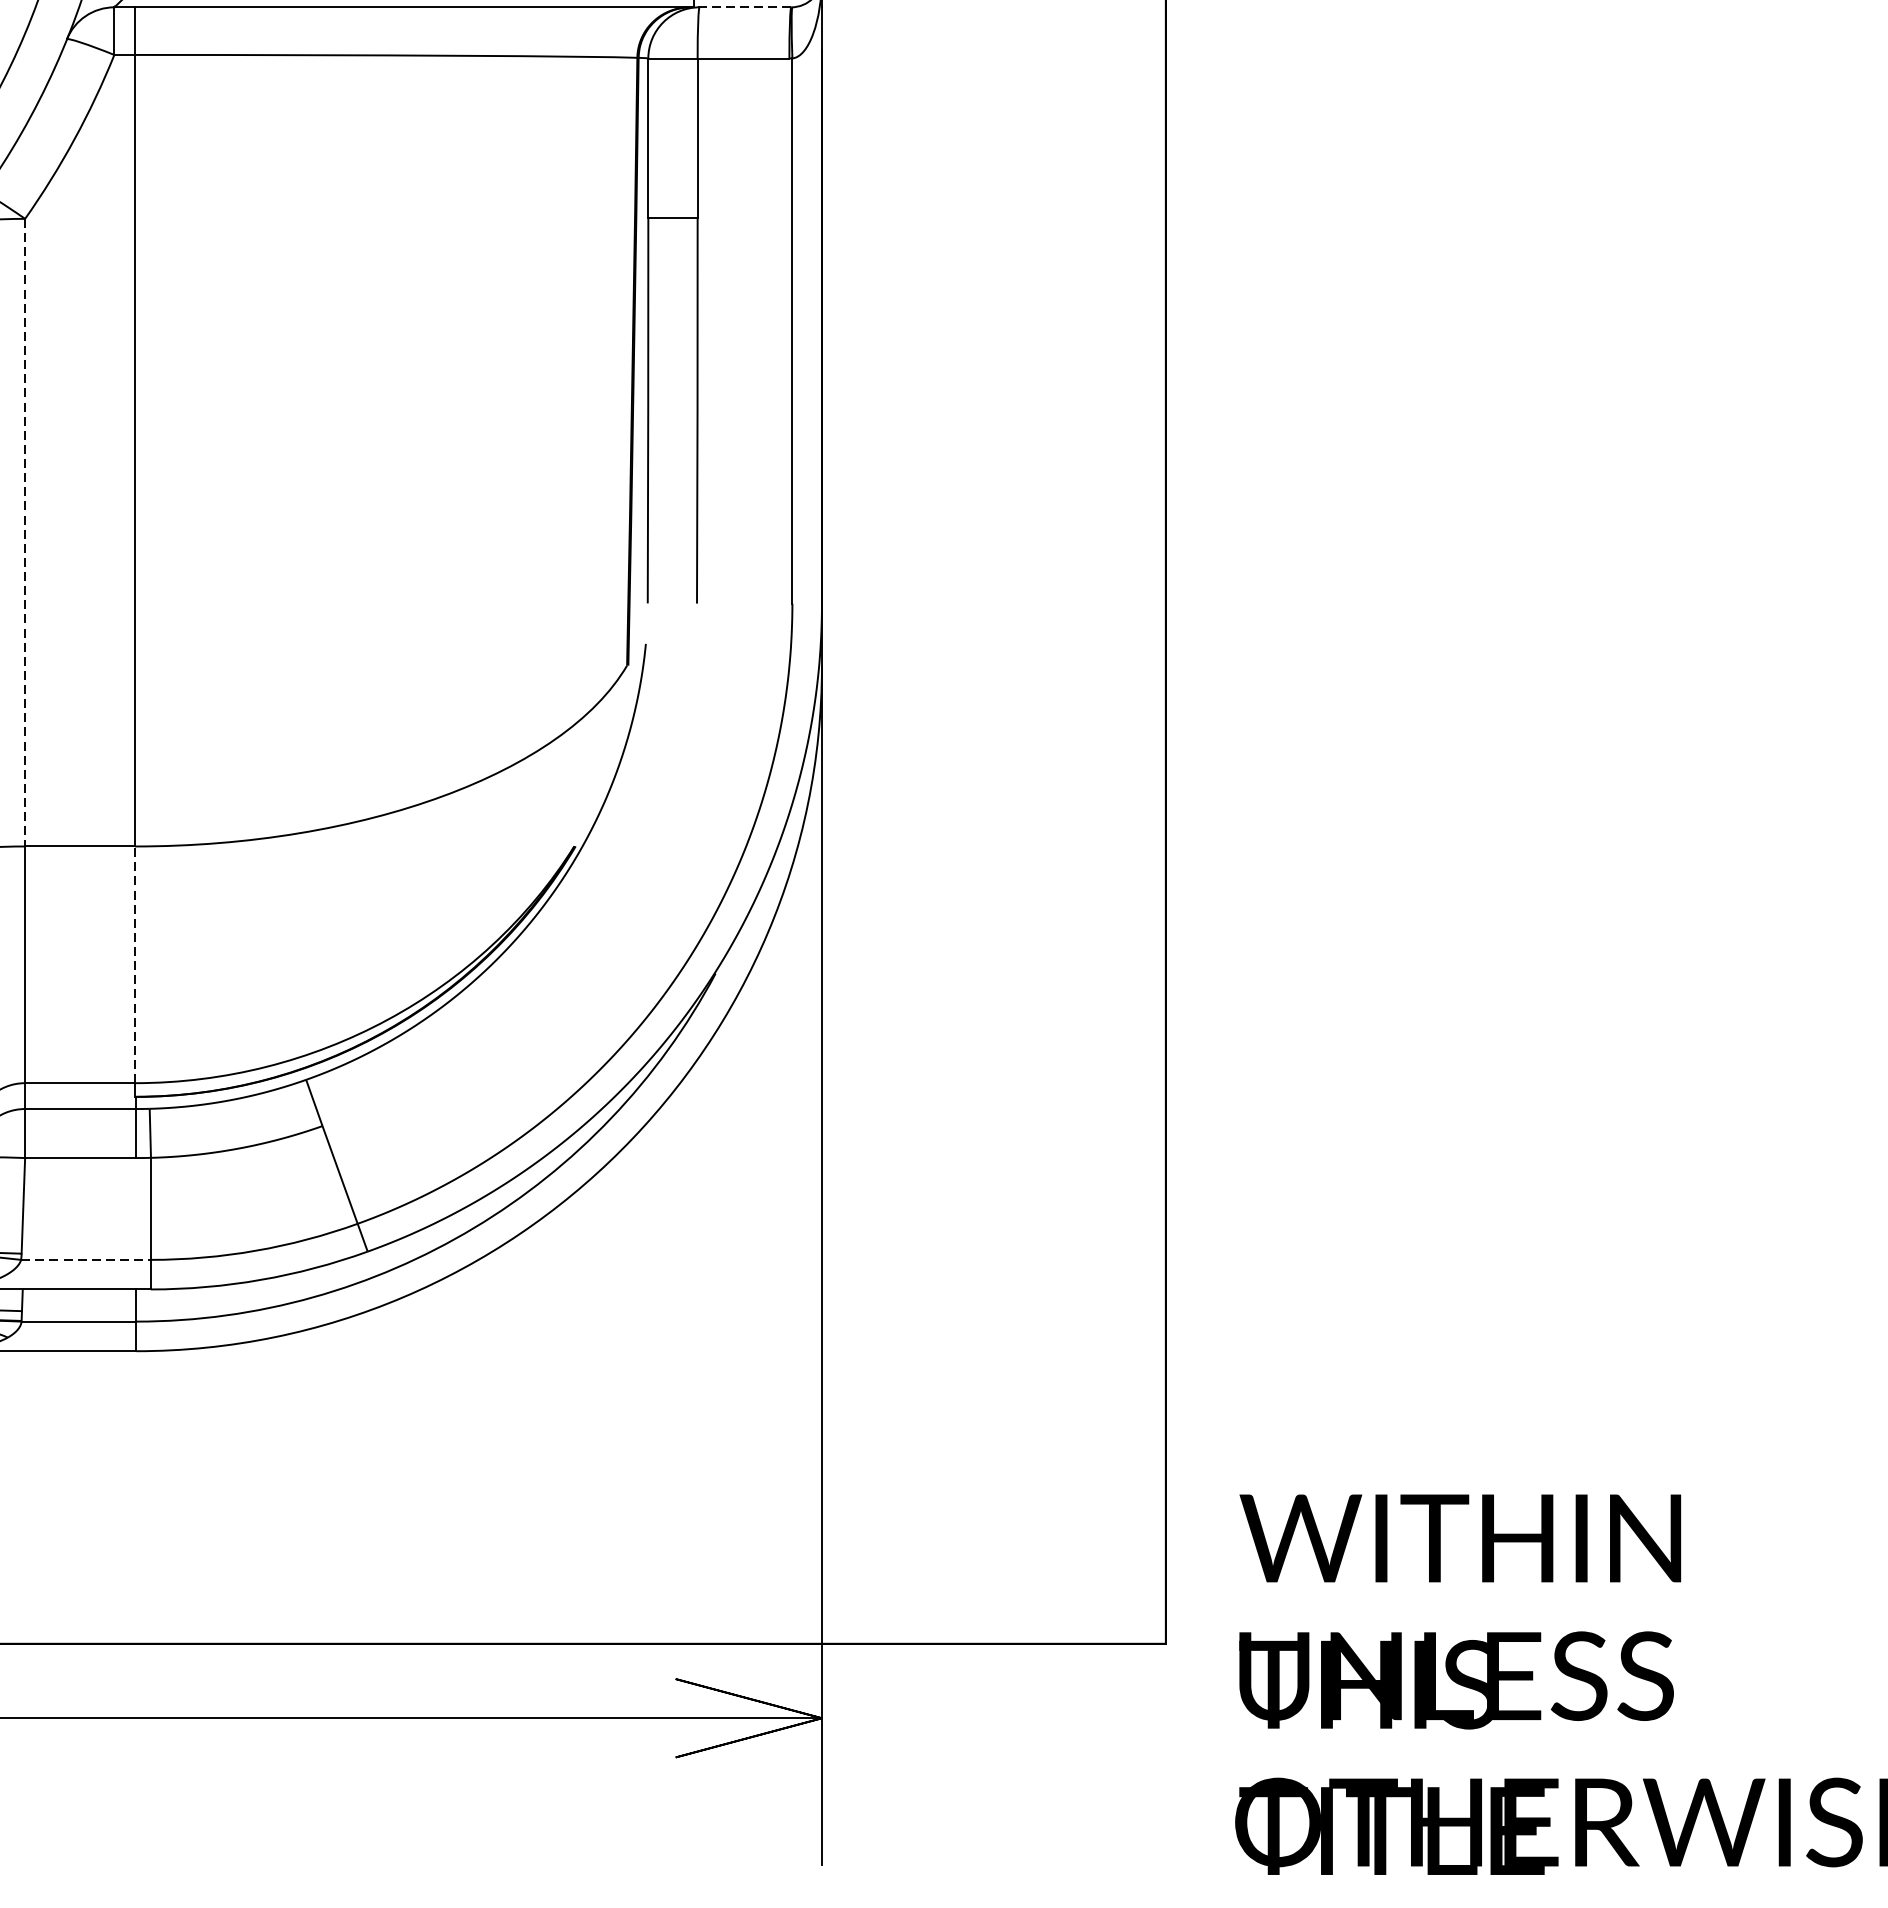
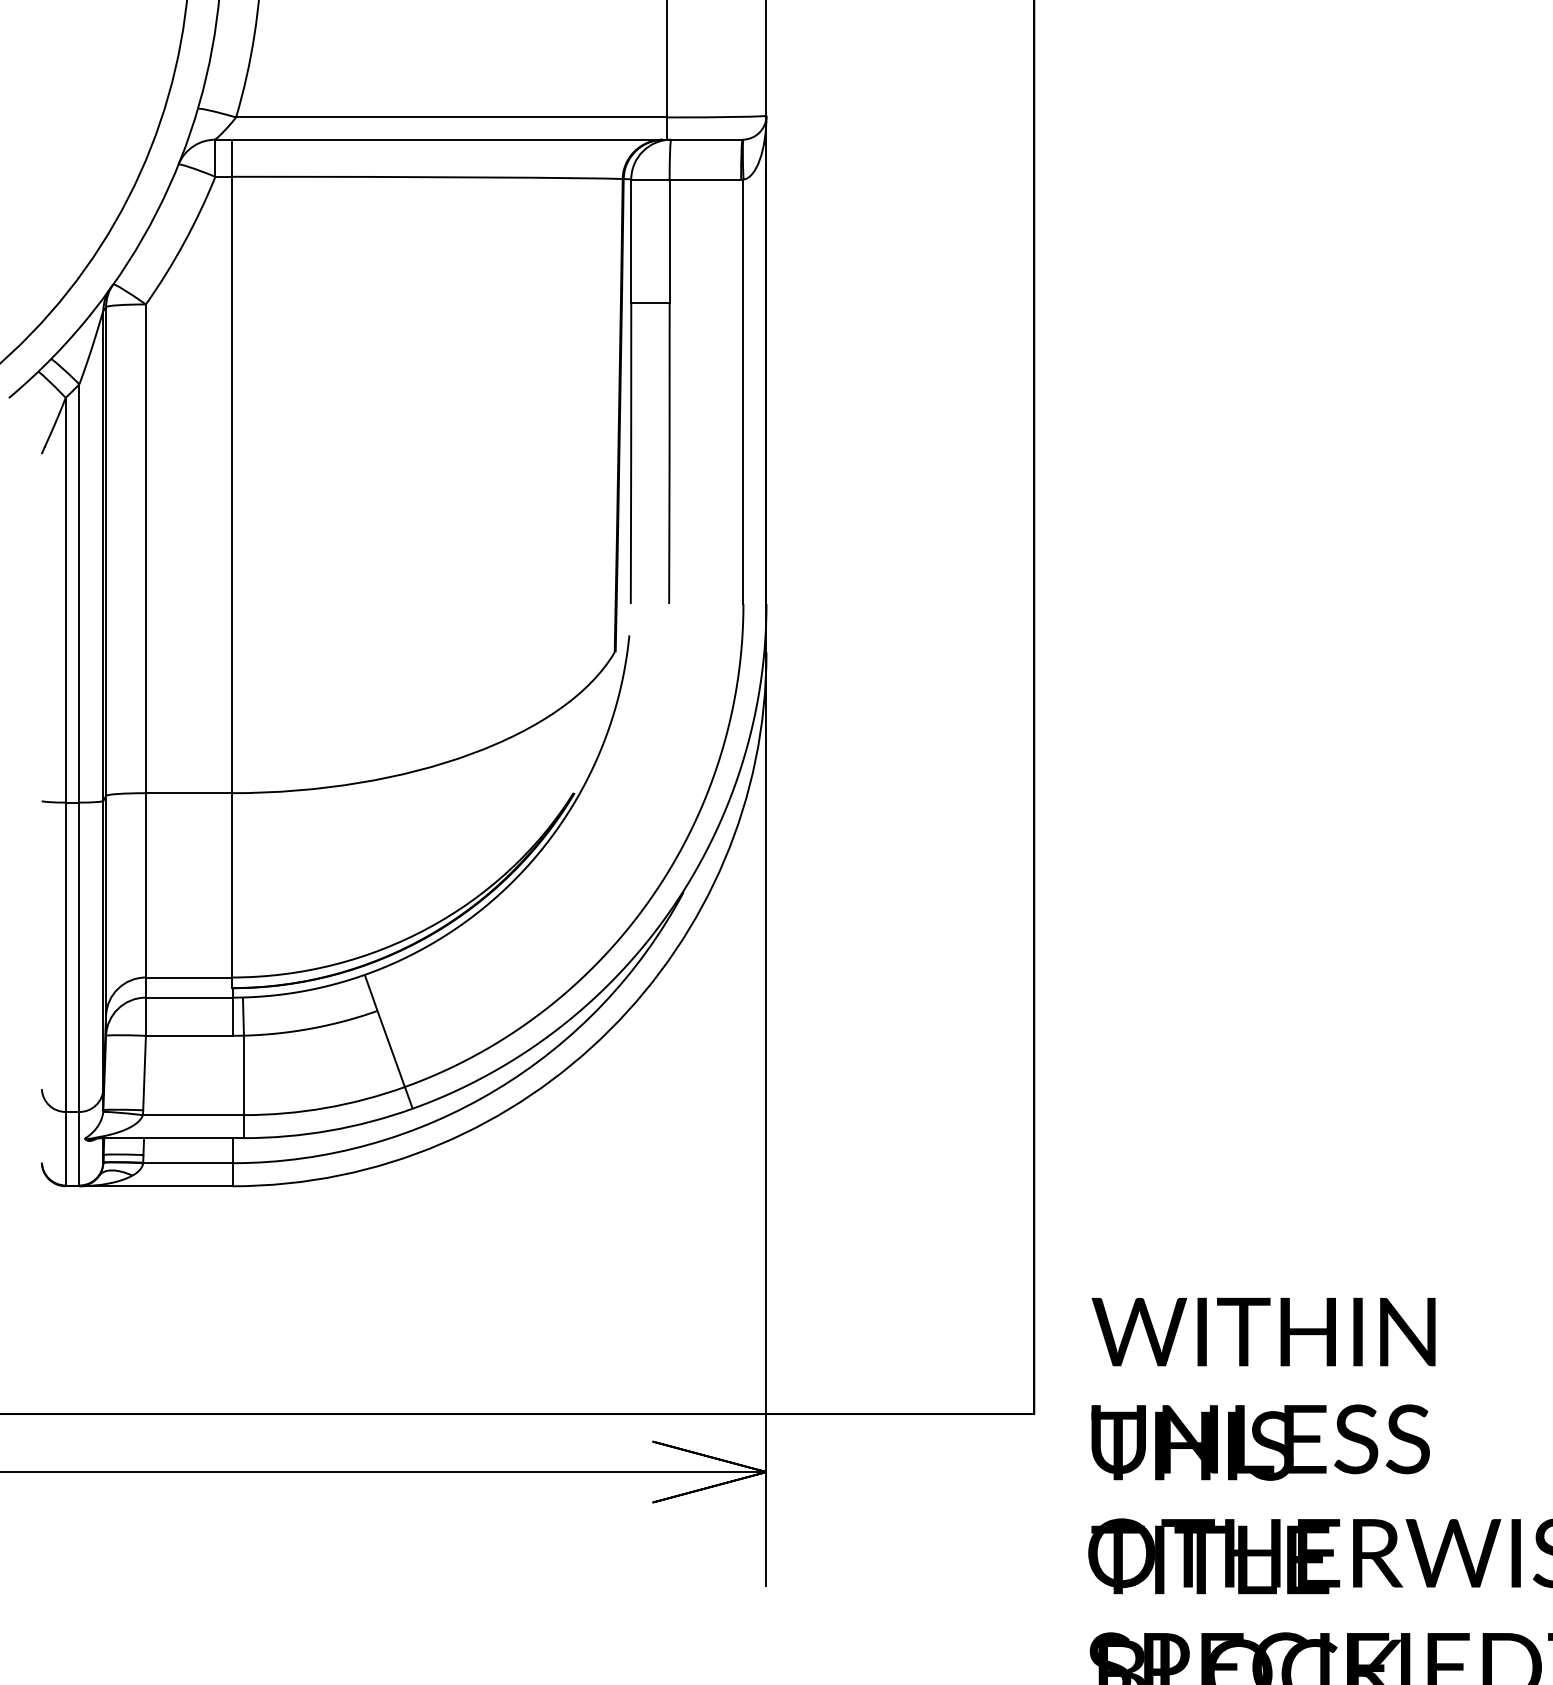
line: (742, 7) -> (704, 139), dashed -> solid
line: (24, 533) -> (145, 549), dashed -> solid
line: (135, 963) -> (231, 884), dashed -> solid
line: (86, 1260) -> (193, 1115), dashed -> solid

